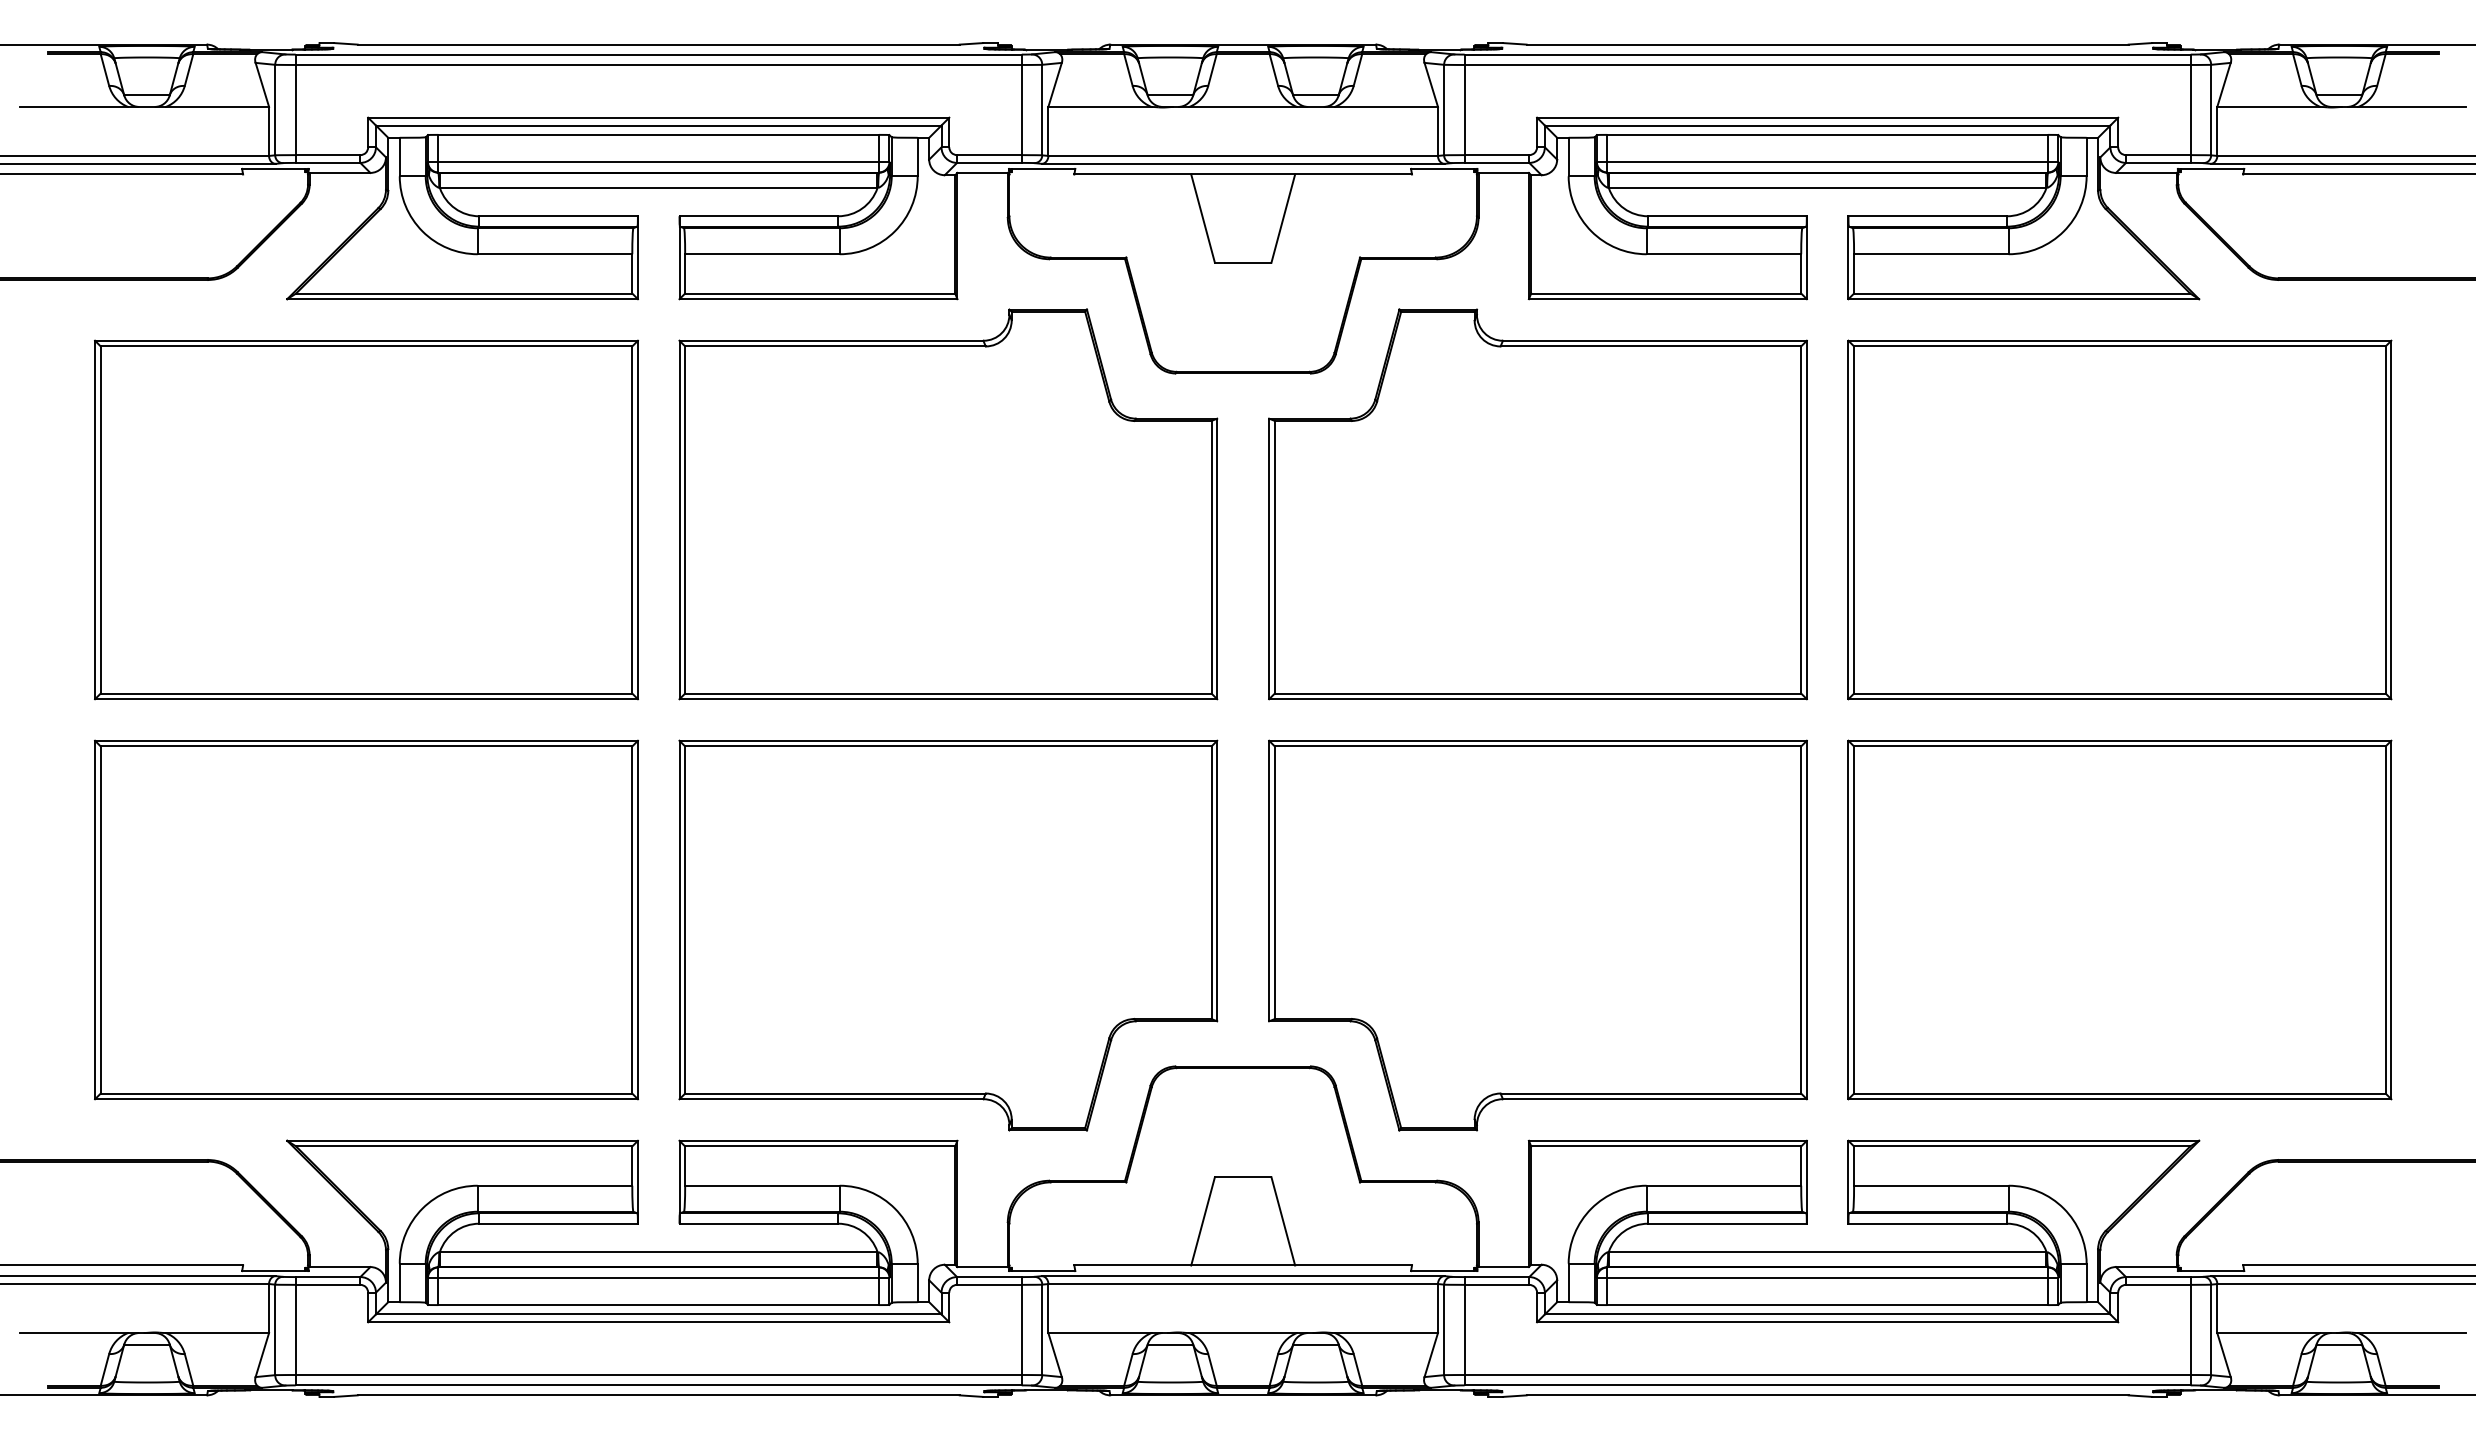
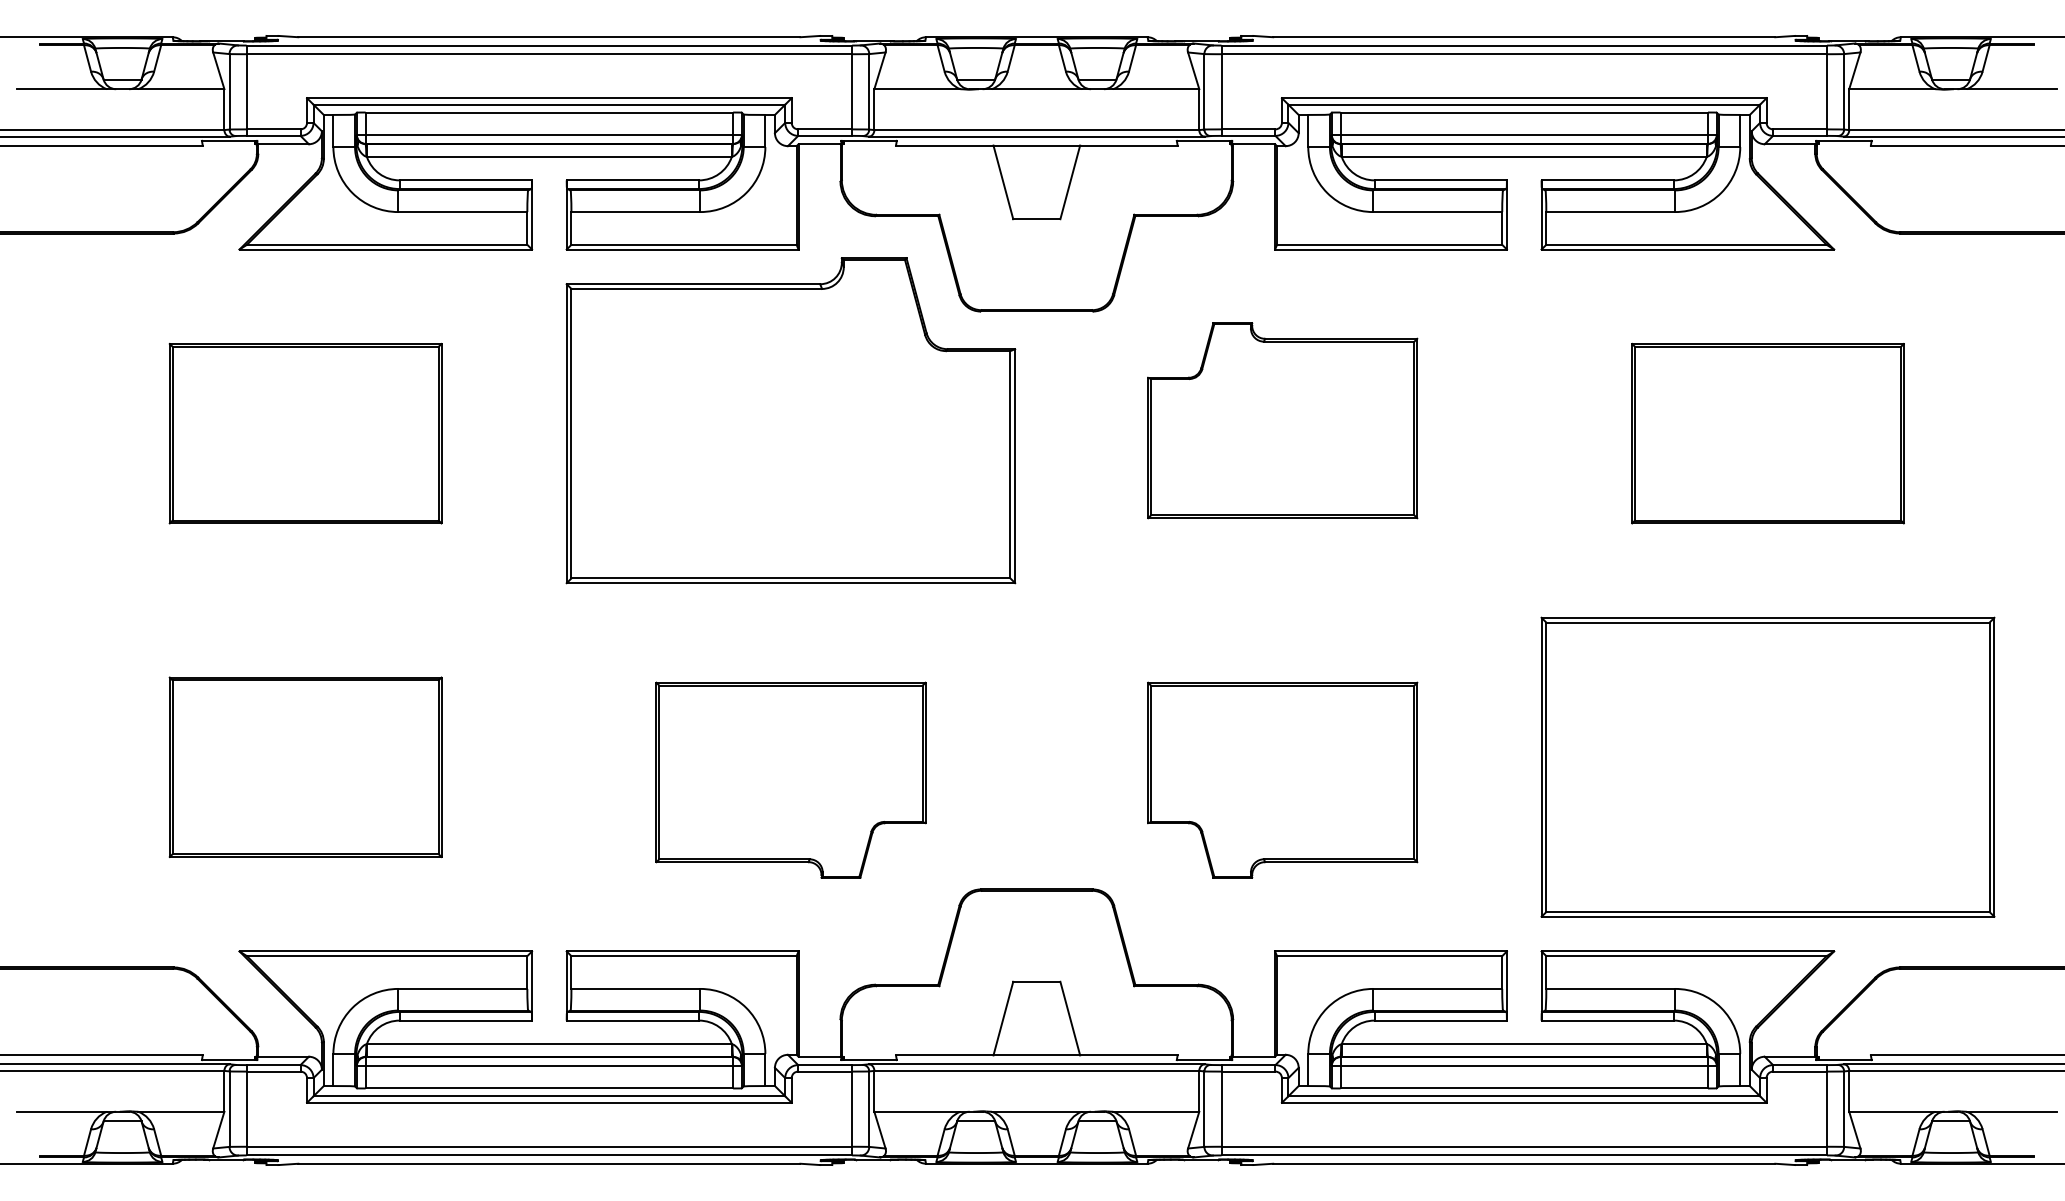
part: (1537, 504) -> (1282, 420), size x0.6
part: (366, 519) -> (305, 433), size x0.6
part: (2119, 519) -> (1767, 433), size x0.6
part: (366, 919) -> (305, 766), size x0.6
part: (948, 935) -> (791, 780), size x0.6
part: (1537, 935) -> (1282, 780), size x0.6

